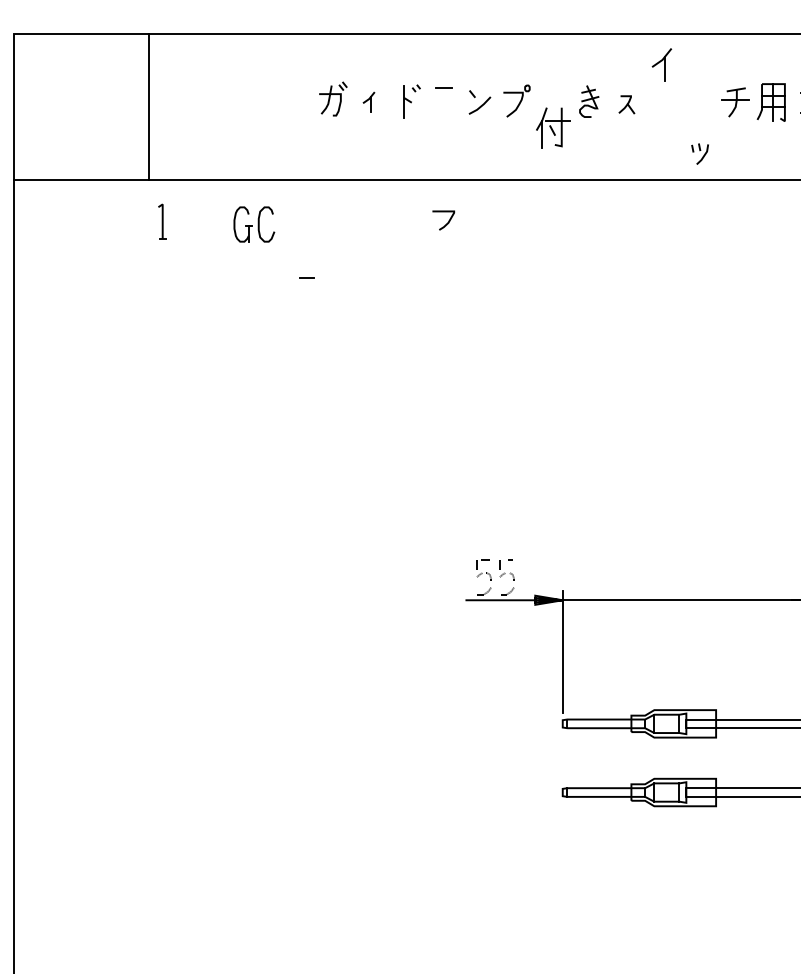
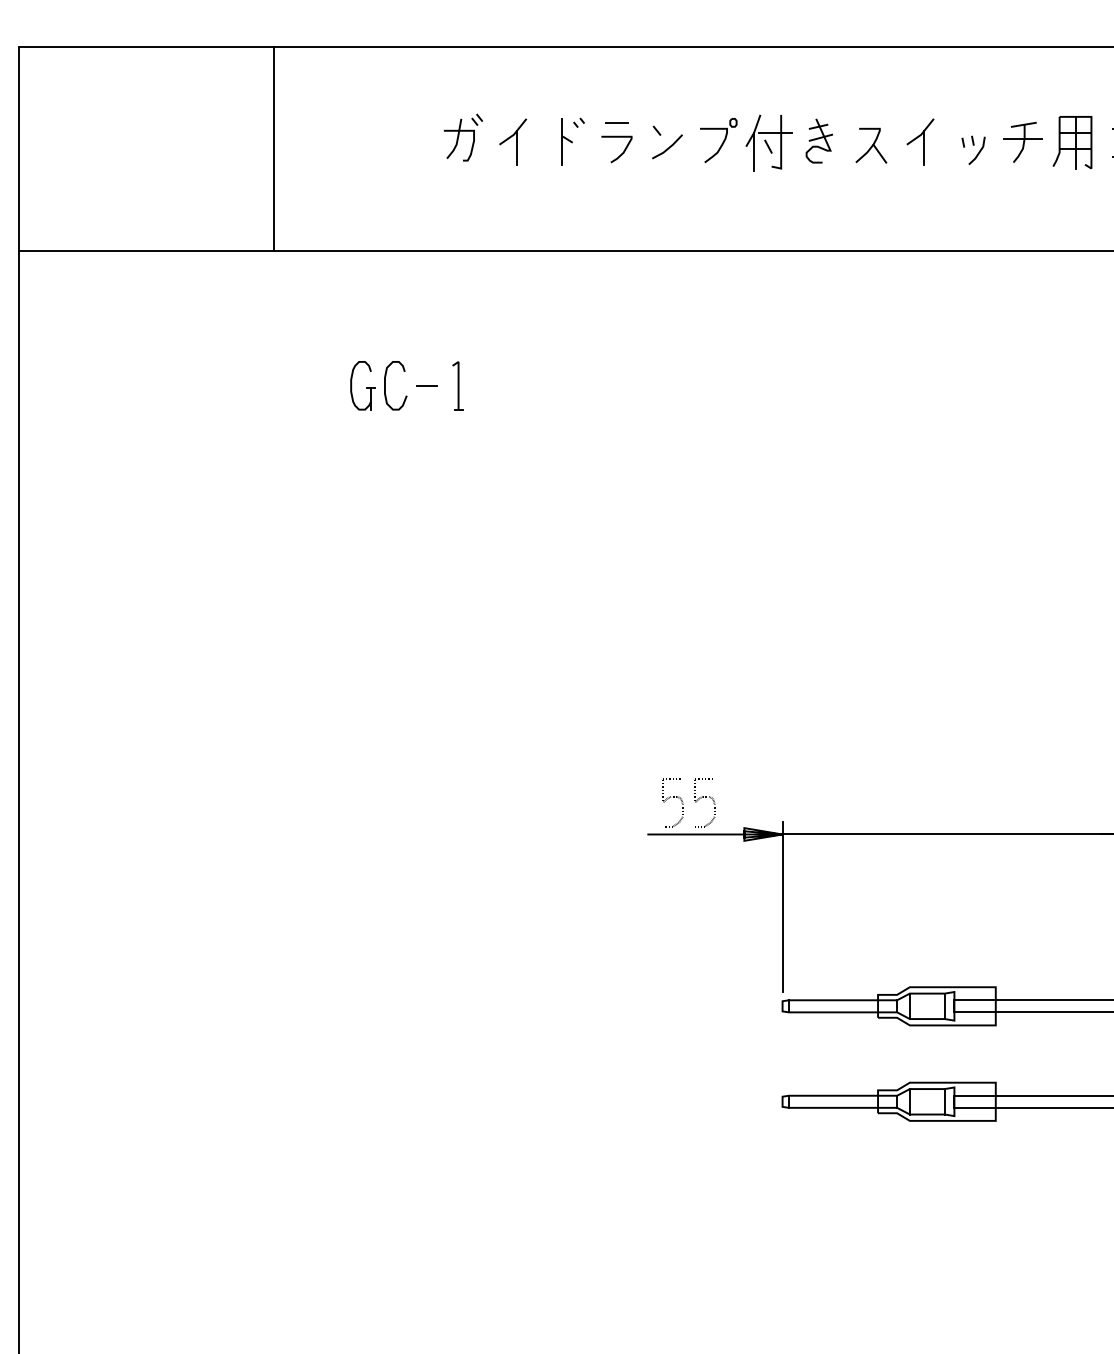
part: (661, 64) -> (919, 141), moved
part: (368, 101) -> (512, 141), size x1.67
part: (626, 104) -> (871, 145), size x1.43
line: (148, 106) -> (273, 147), moved
part: (553, 127) -> (769, 142), moved
part: (699, 153) -> (972, 149), moved
part: (162, 221) -> (458, 385), moved
curve: (446, 223) -> (620, 153), moved
part: (254, 224) -> (379, 385), moved

